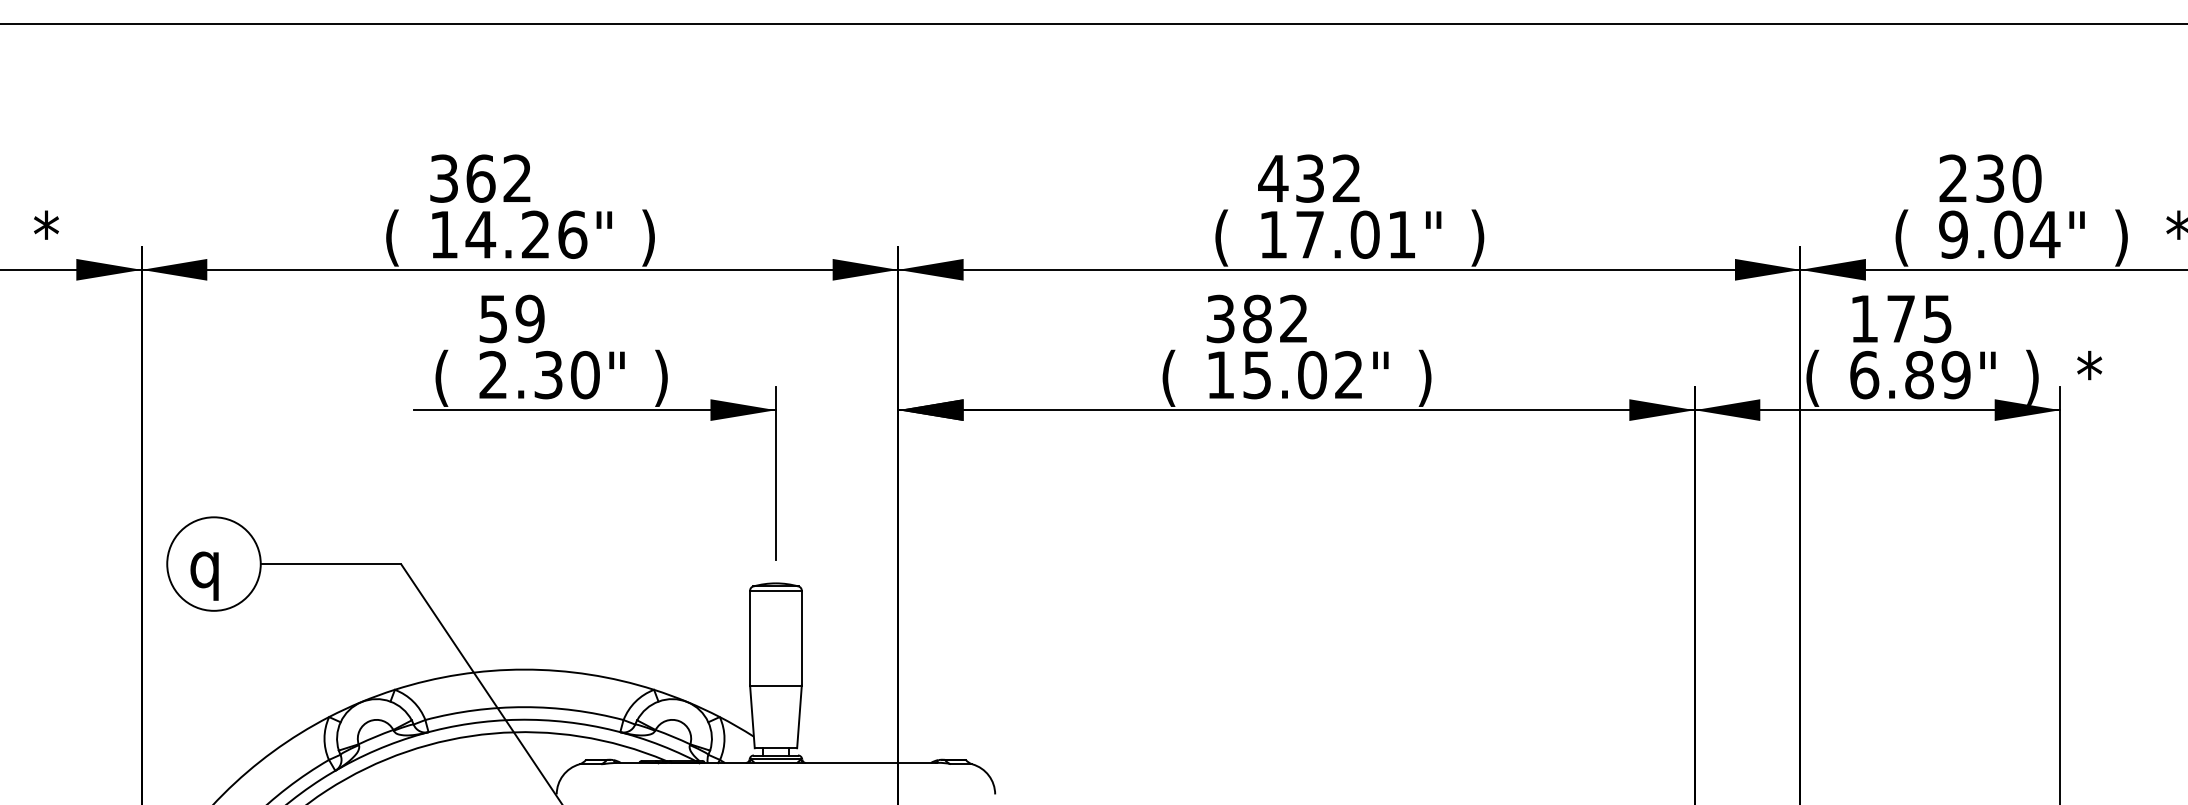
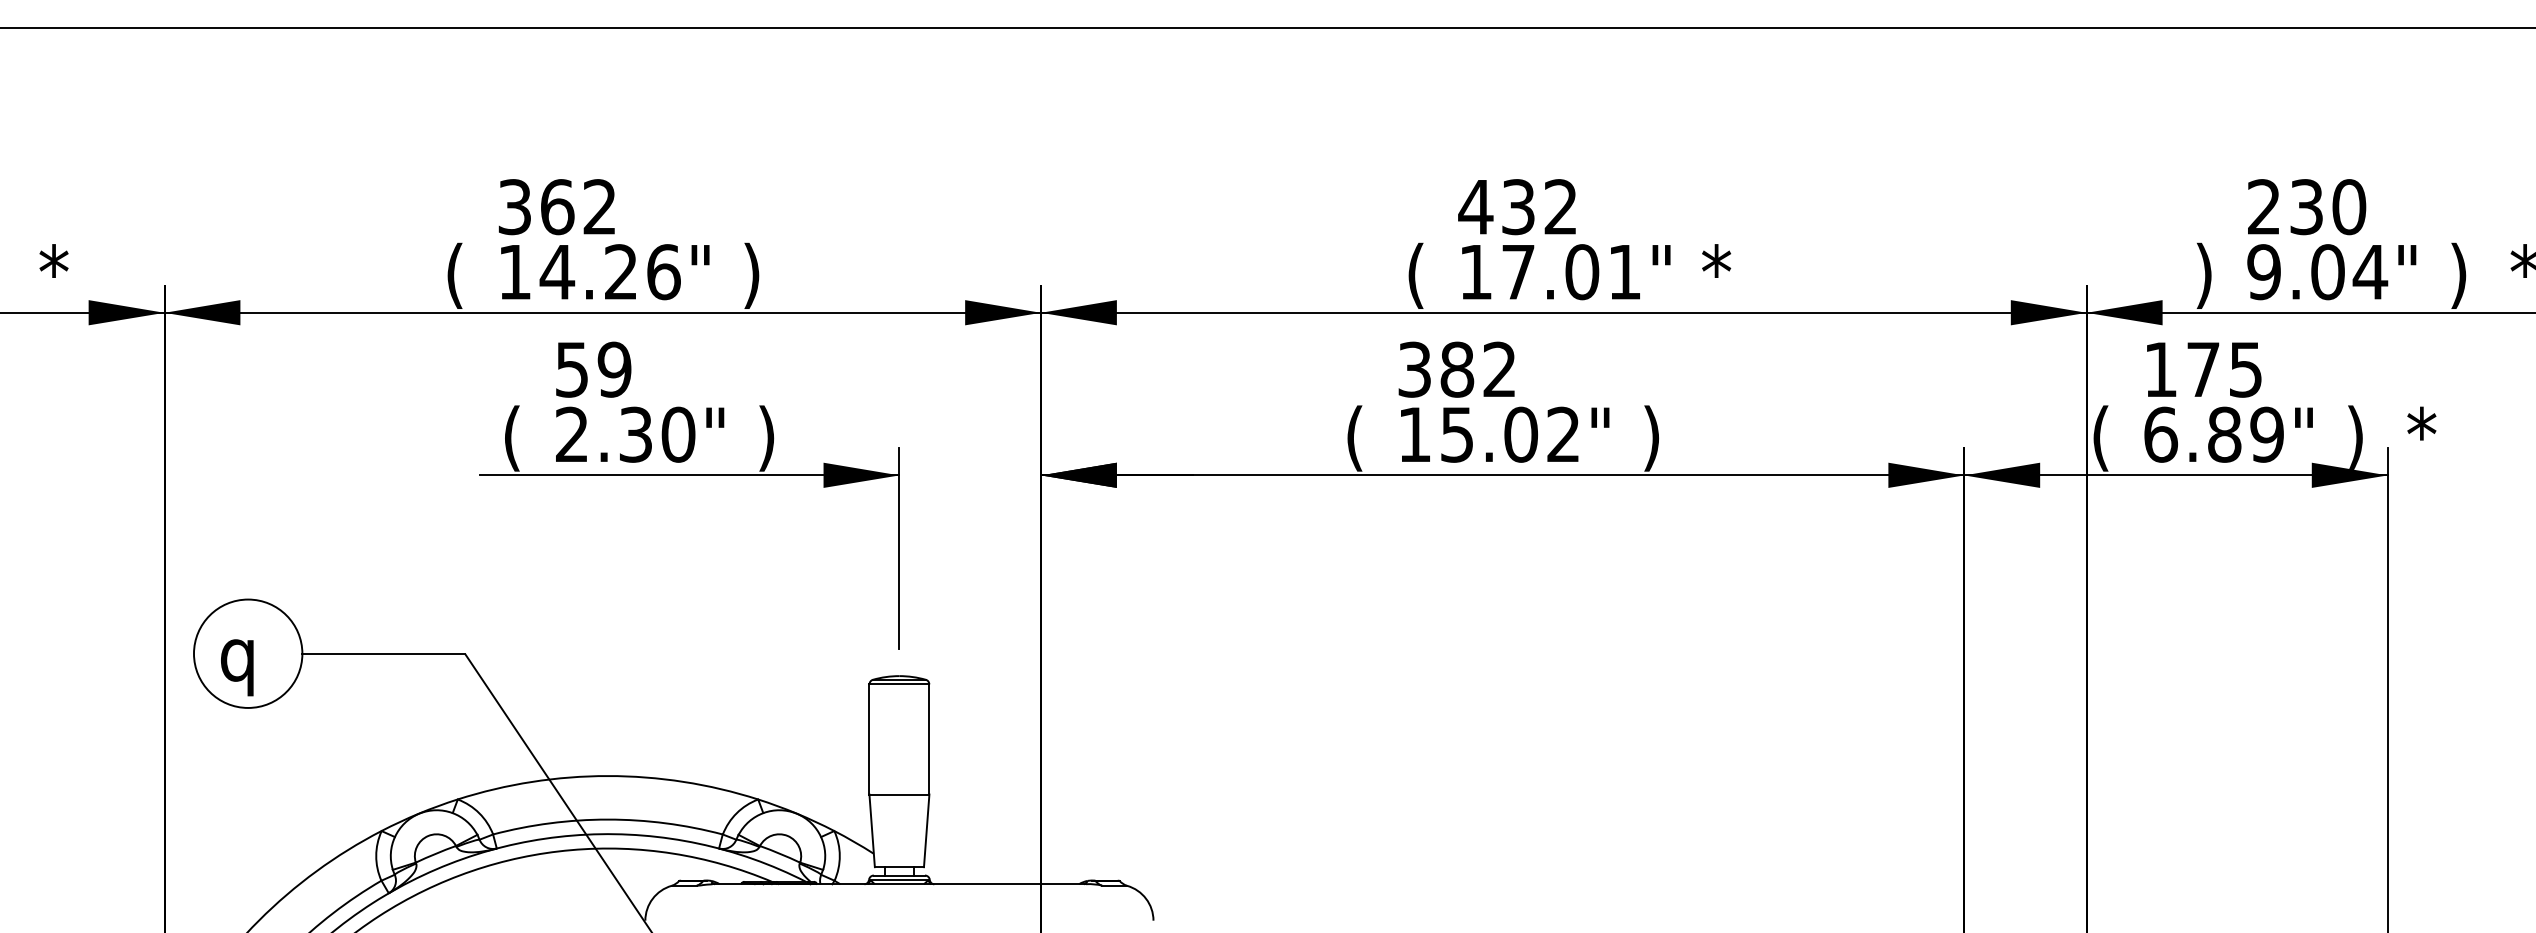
text: (1481, 237) -> (1716, 275), ) -> *
text: (1901, 237) -> (2203, 275), ( -> )

